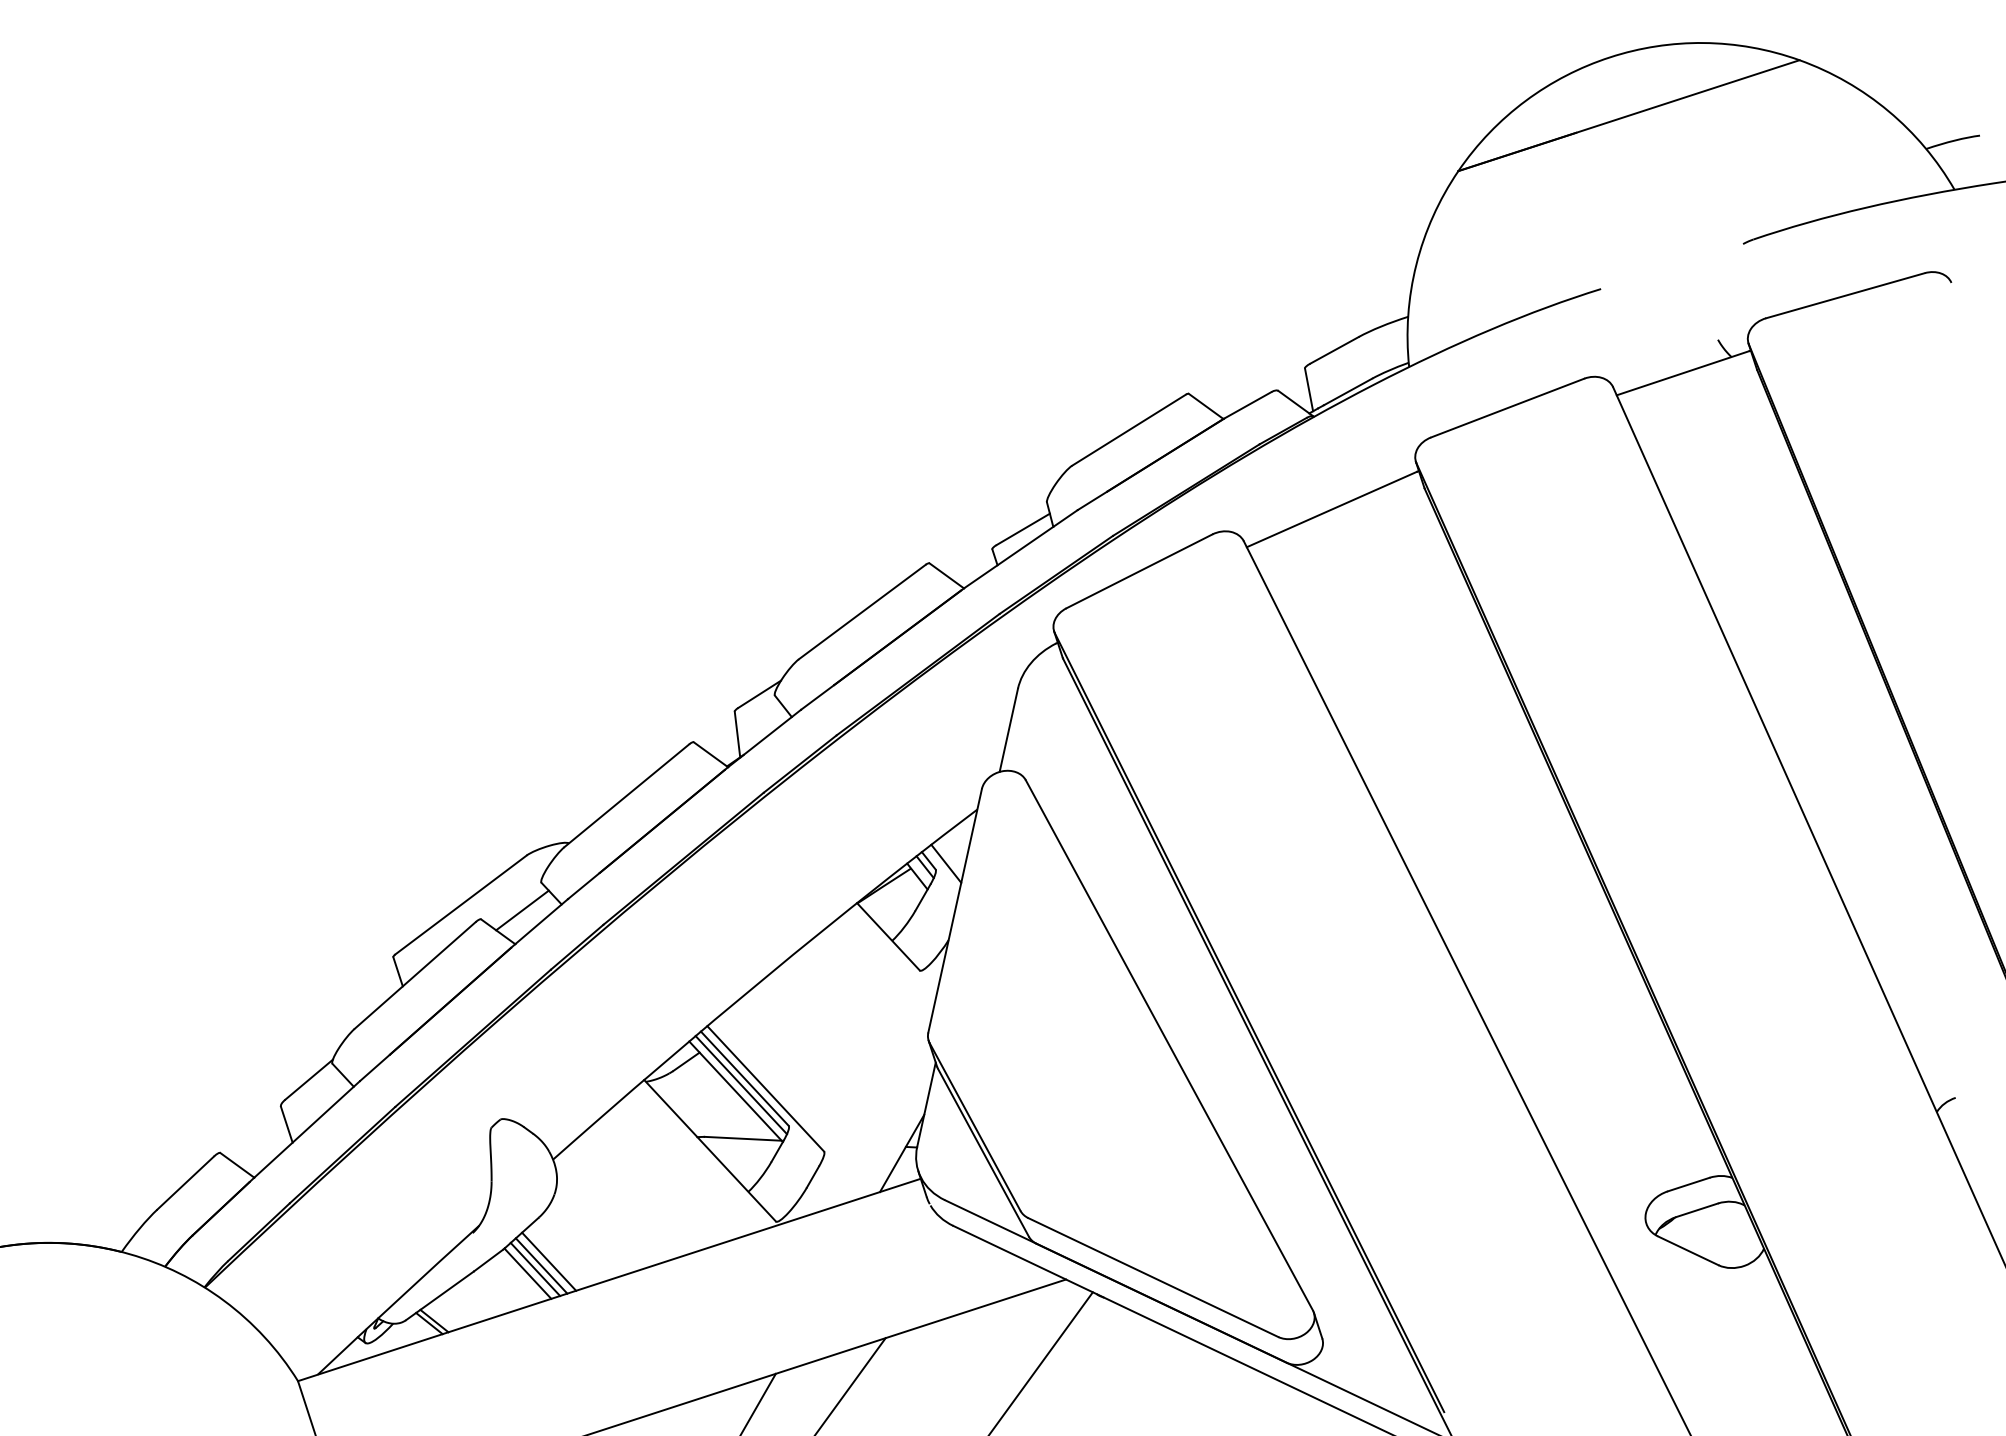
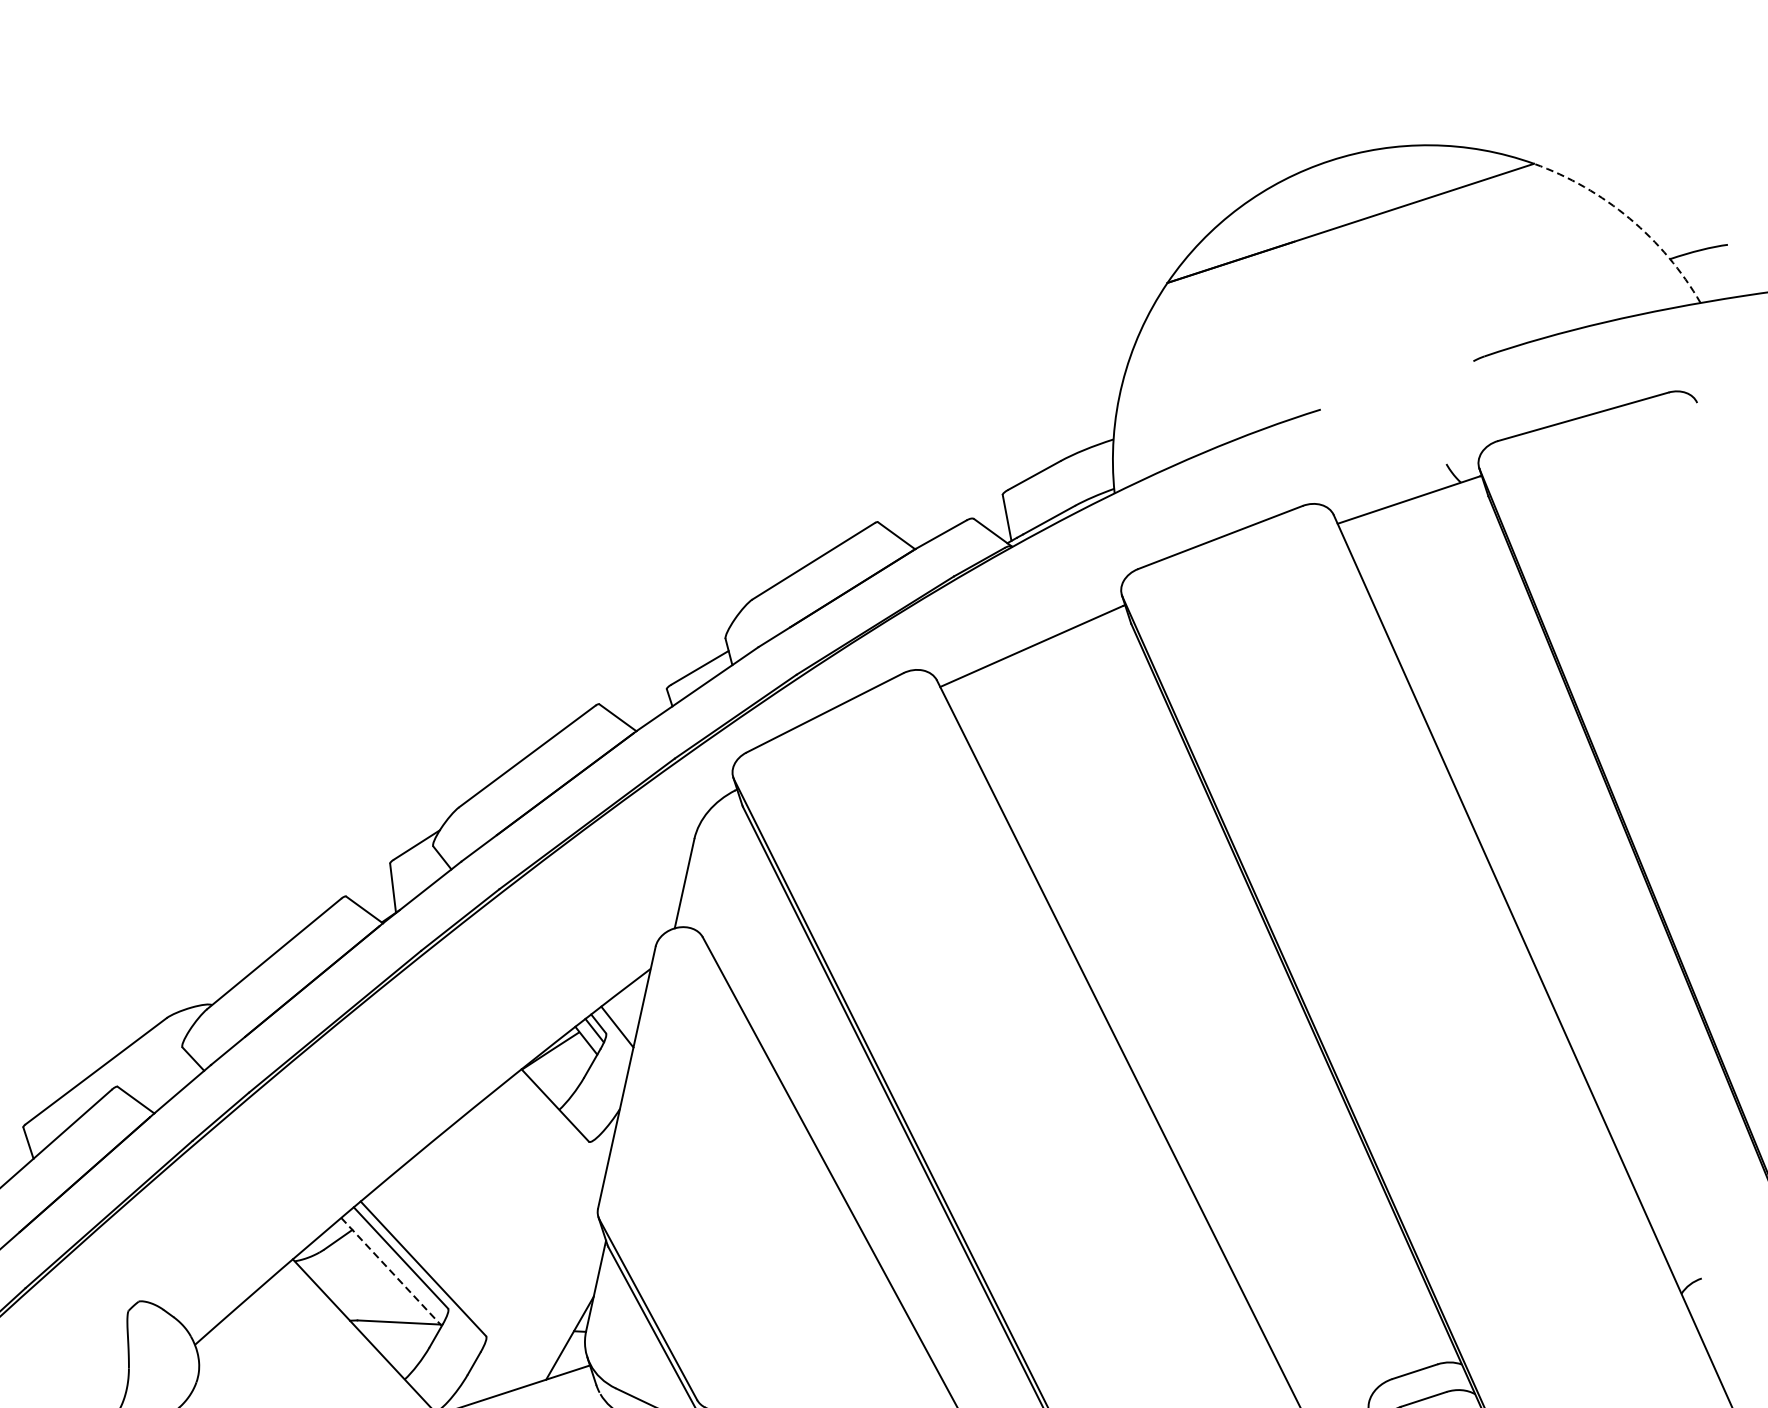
arc: (1888, 111) -> (1629, 218), solid -> dashed
line: (522, 910) -> (162, 1077), removed
line: (741, 1085) -> (397, 1265), removed
line: (736, 1091) -> (392, 1271), solid -> dashed

